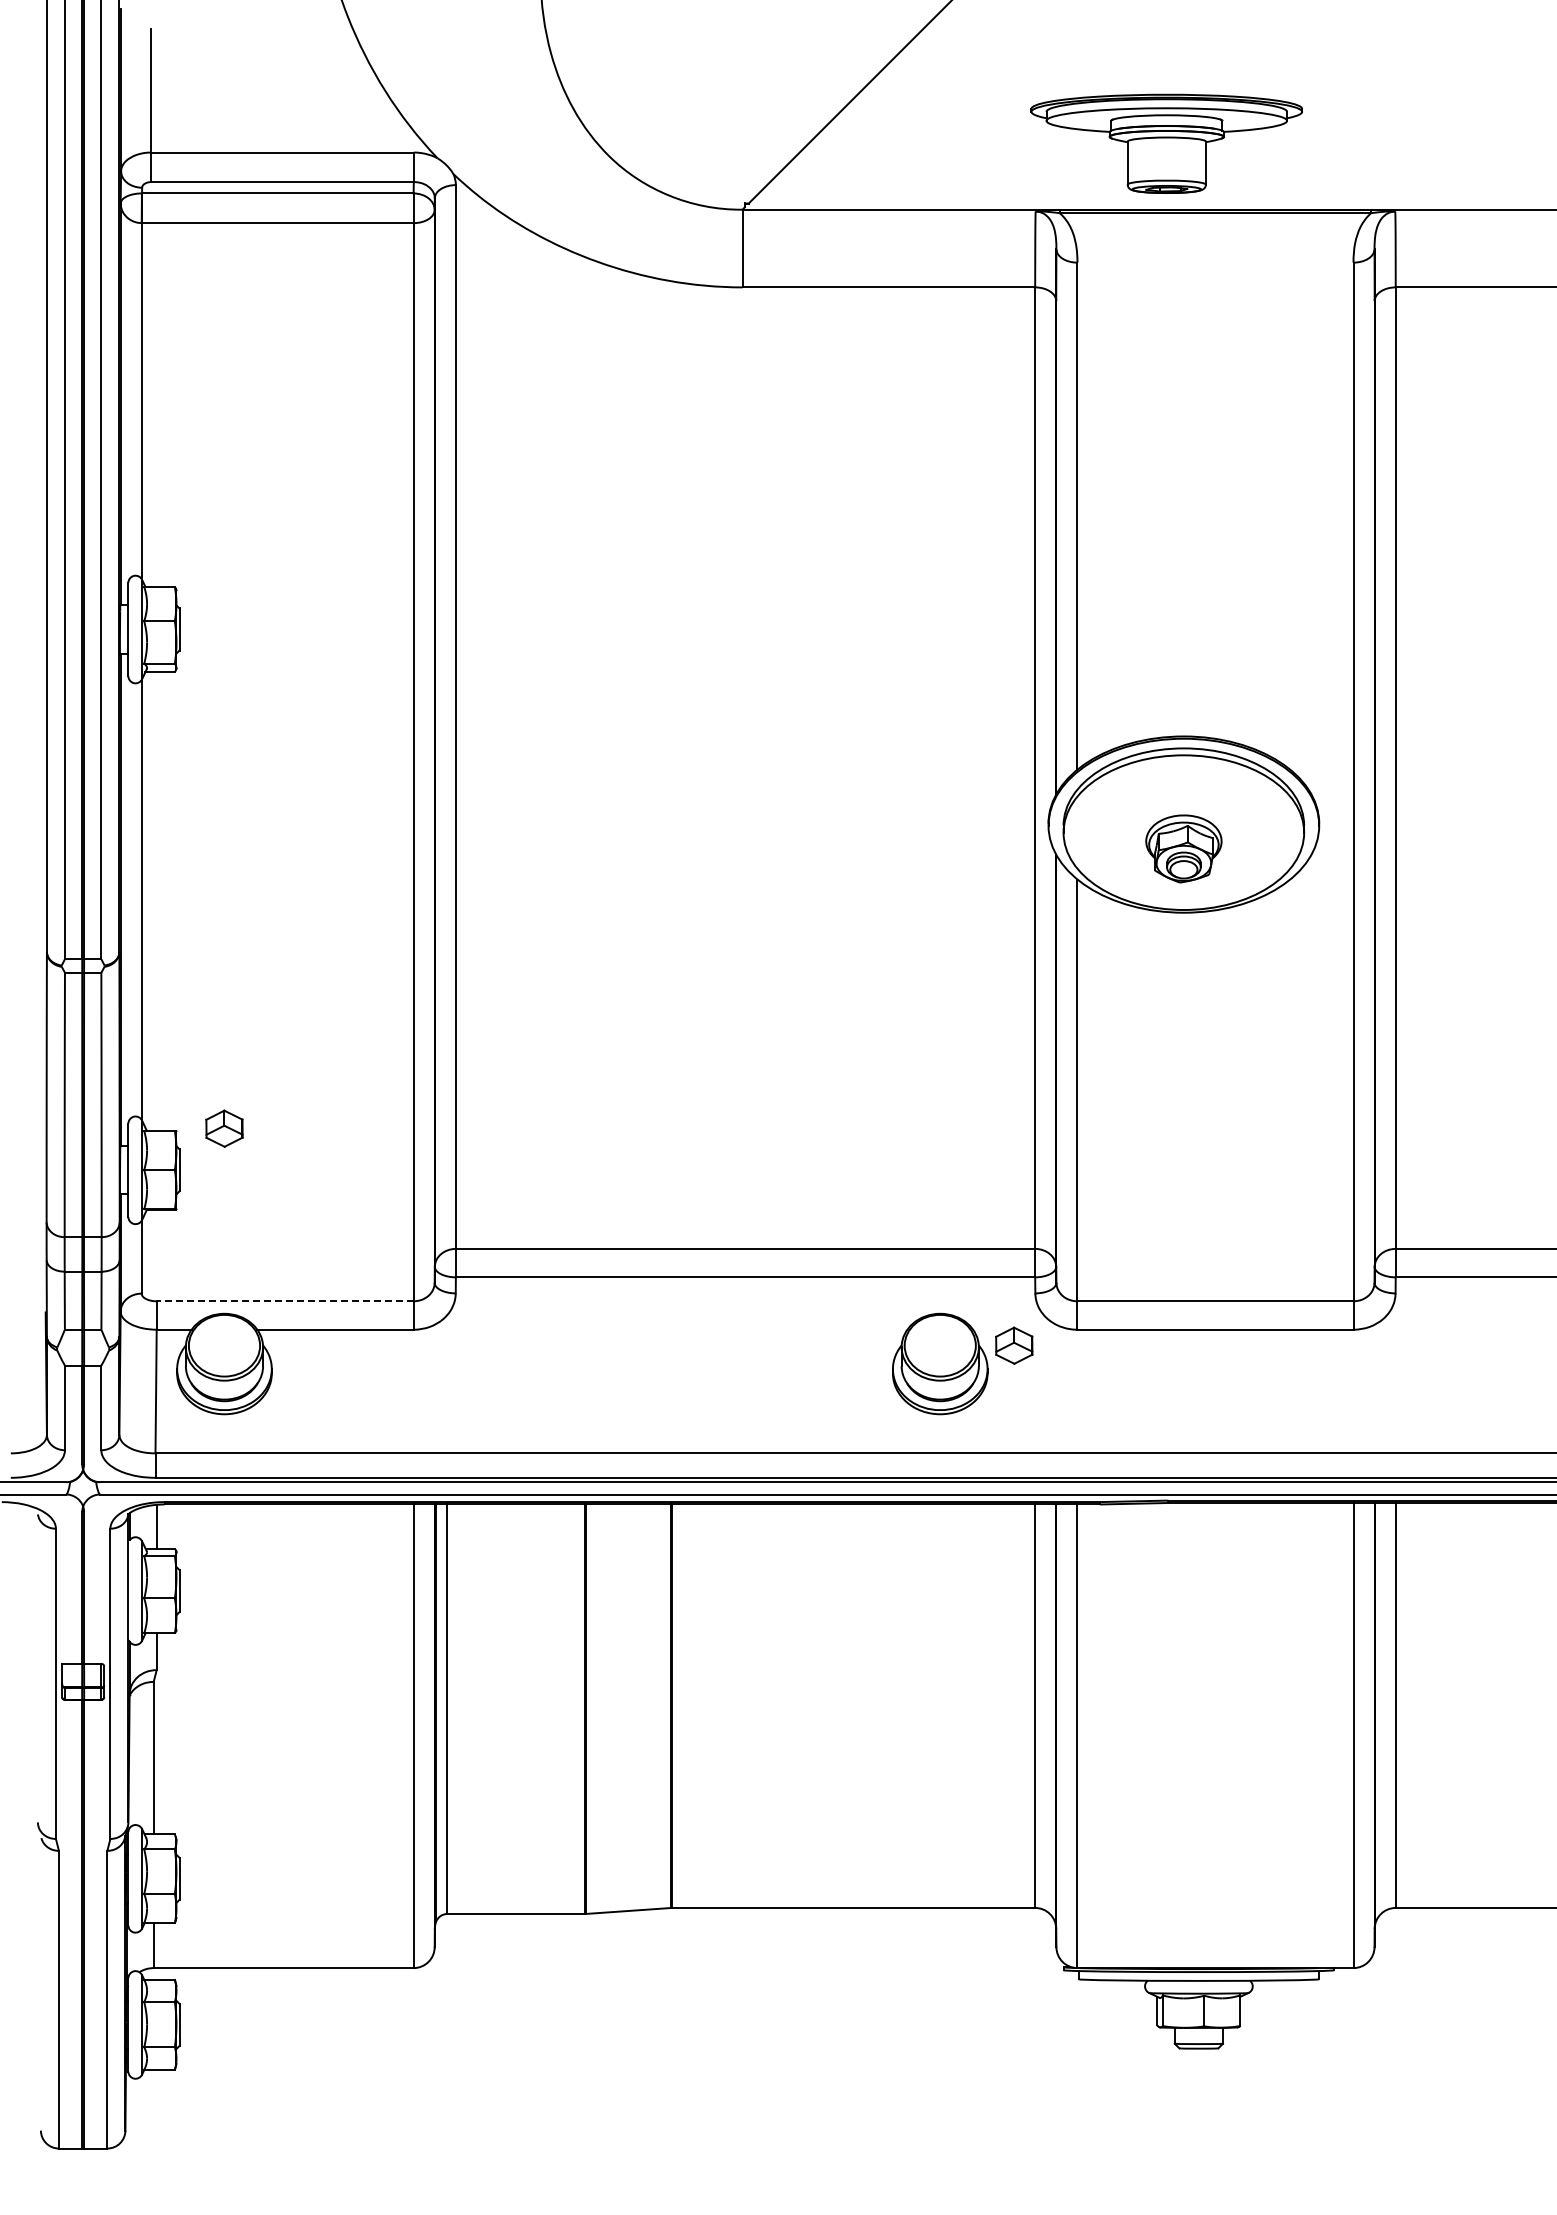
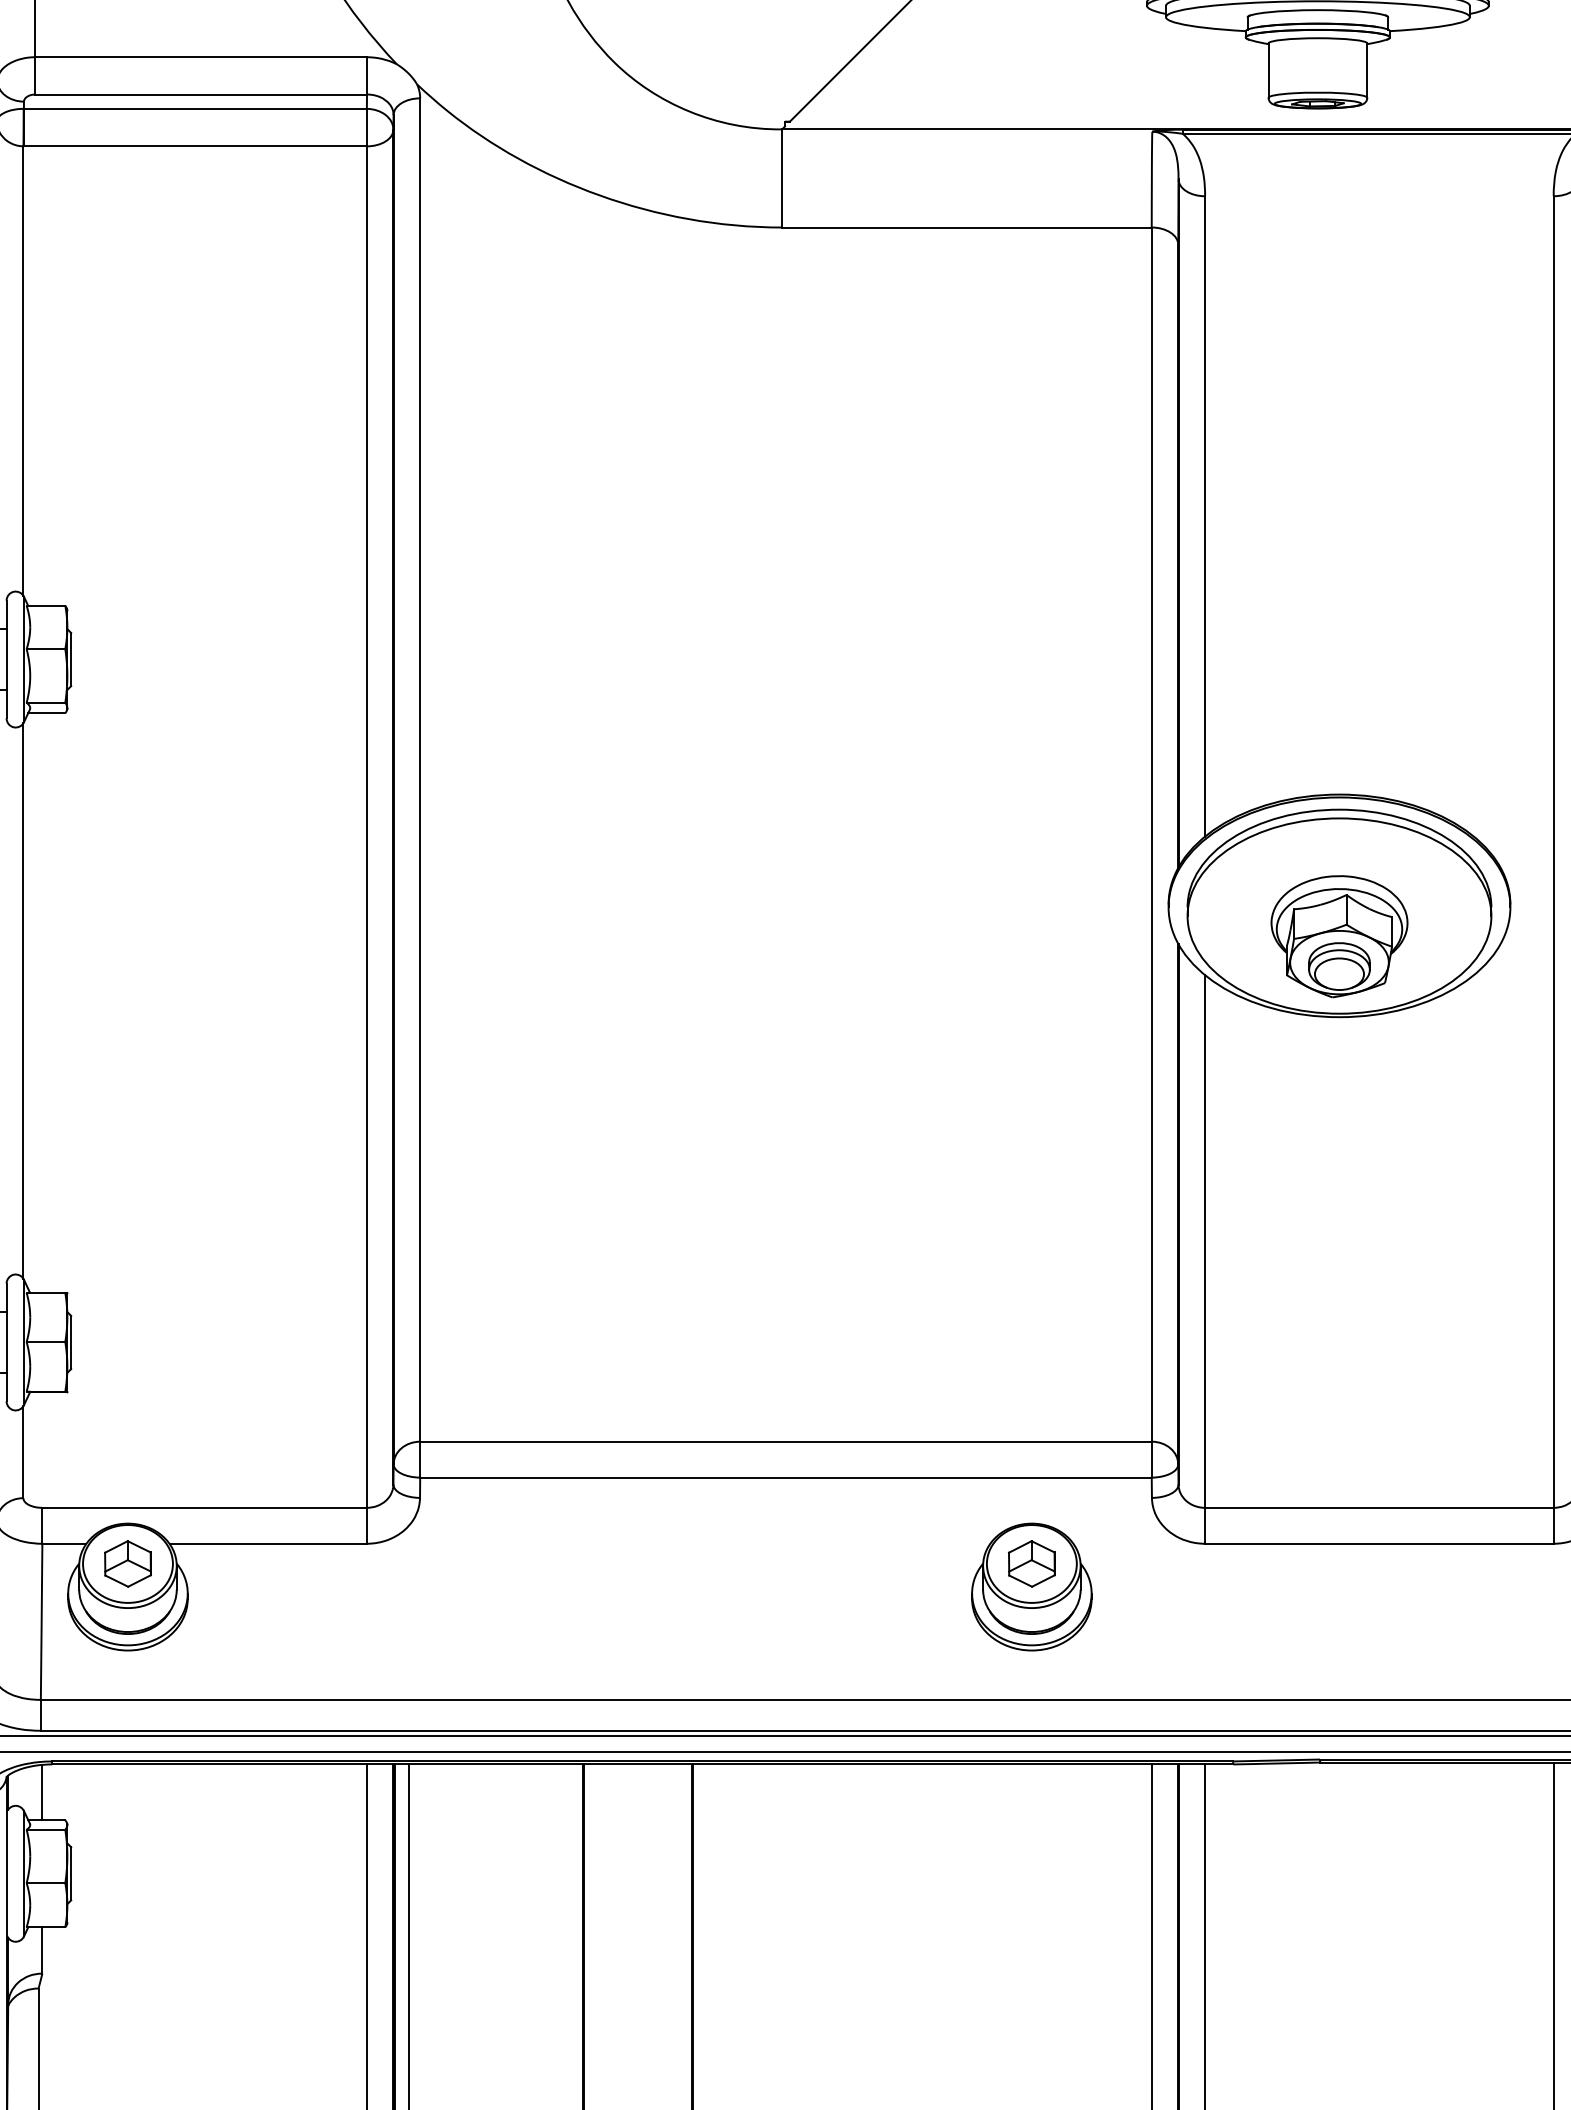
part: (1183, 848) -> (1339, 936), size x1.43
part: (224, 1128) -> (127, 1563), moved
line: (284, 1301) -> (203, 1508), dashed -> solid
part: (1014, 1345) -> (1032, 1563), moved

